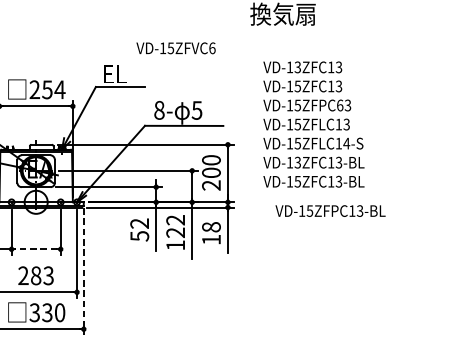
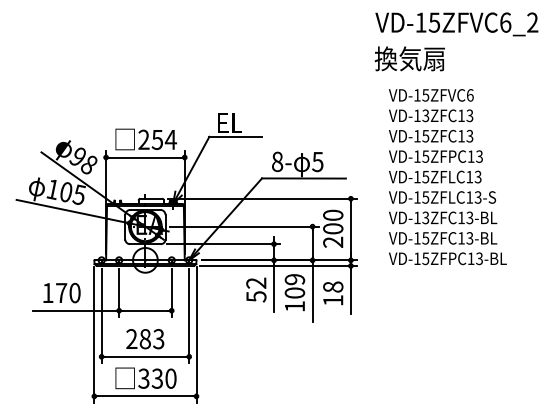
text: (176, 48) -> (431, 95), moved
text: (339, 105) -> (470, 156), VD-15ZFPC63 -> VD-15ZFPC13
text: (346, 143) -> (477, 197), VD-15ZFLC14-S -> VD-15ZFLC13-S
text: (330, 210) -> (447, 258), moved
text: (175, 226) -> (294, 286), 122 -> 109
line: (36, 249) -> (145, 310), dashed -> solid
line: (83, 271) -> (196, 334), dashed -> solid

